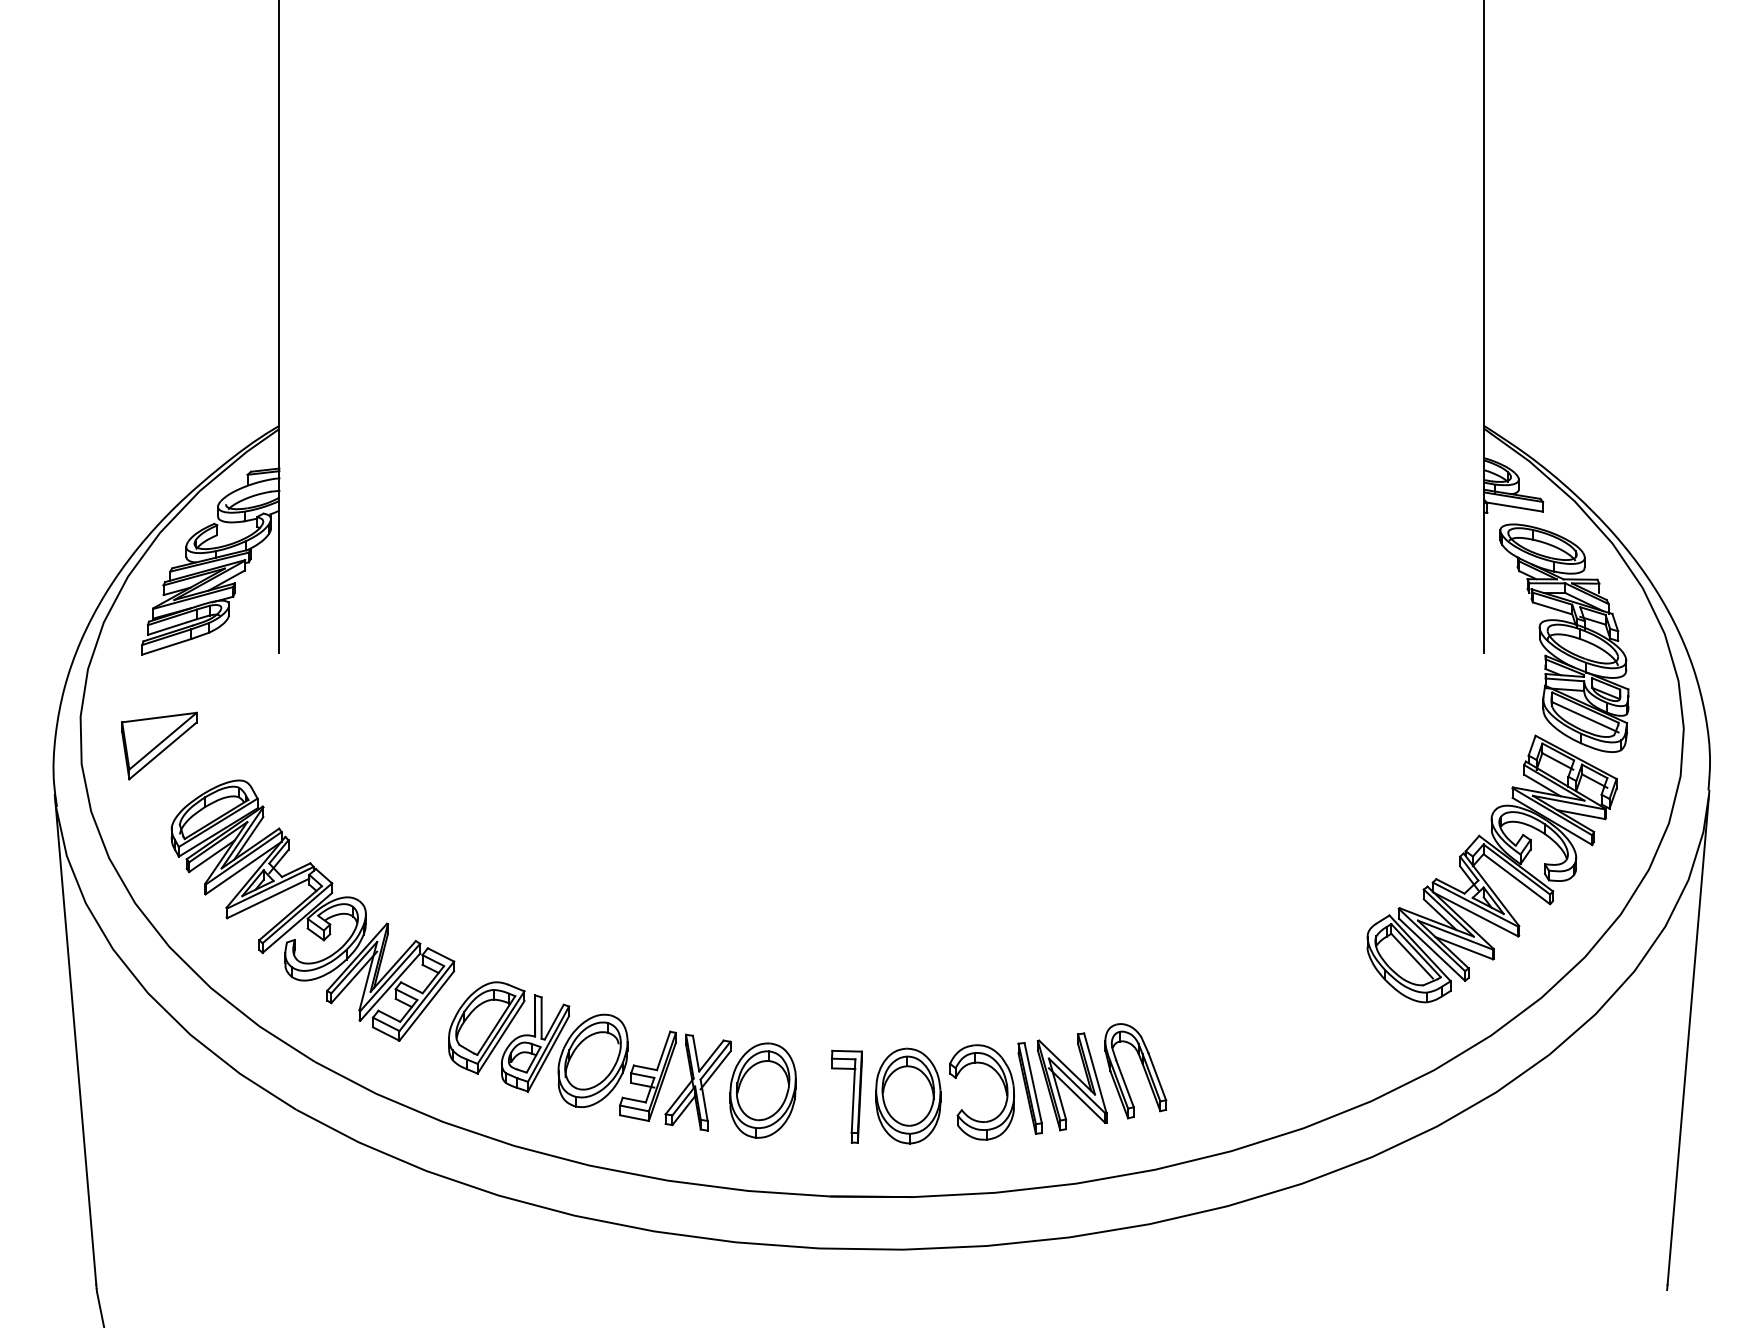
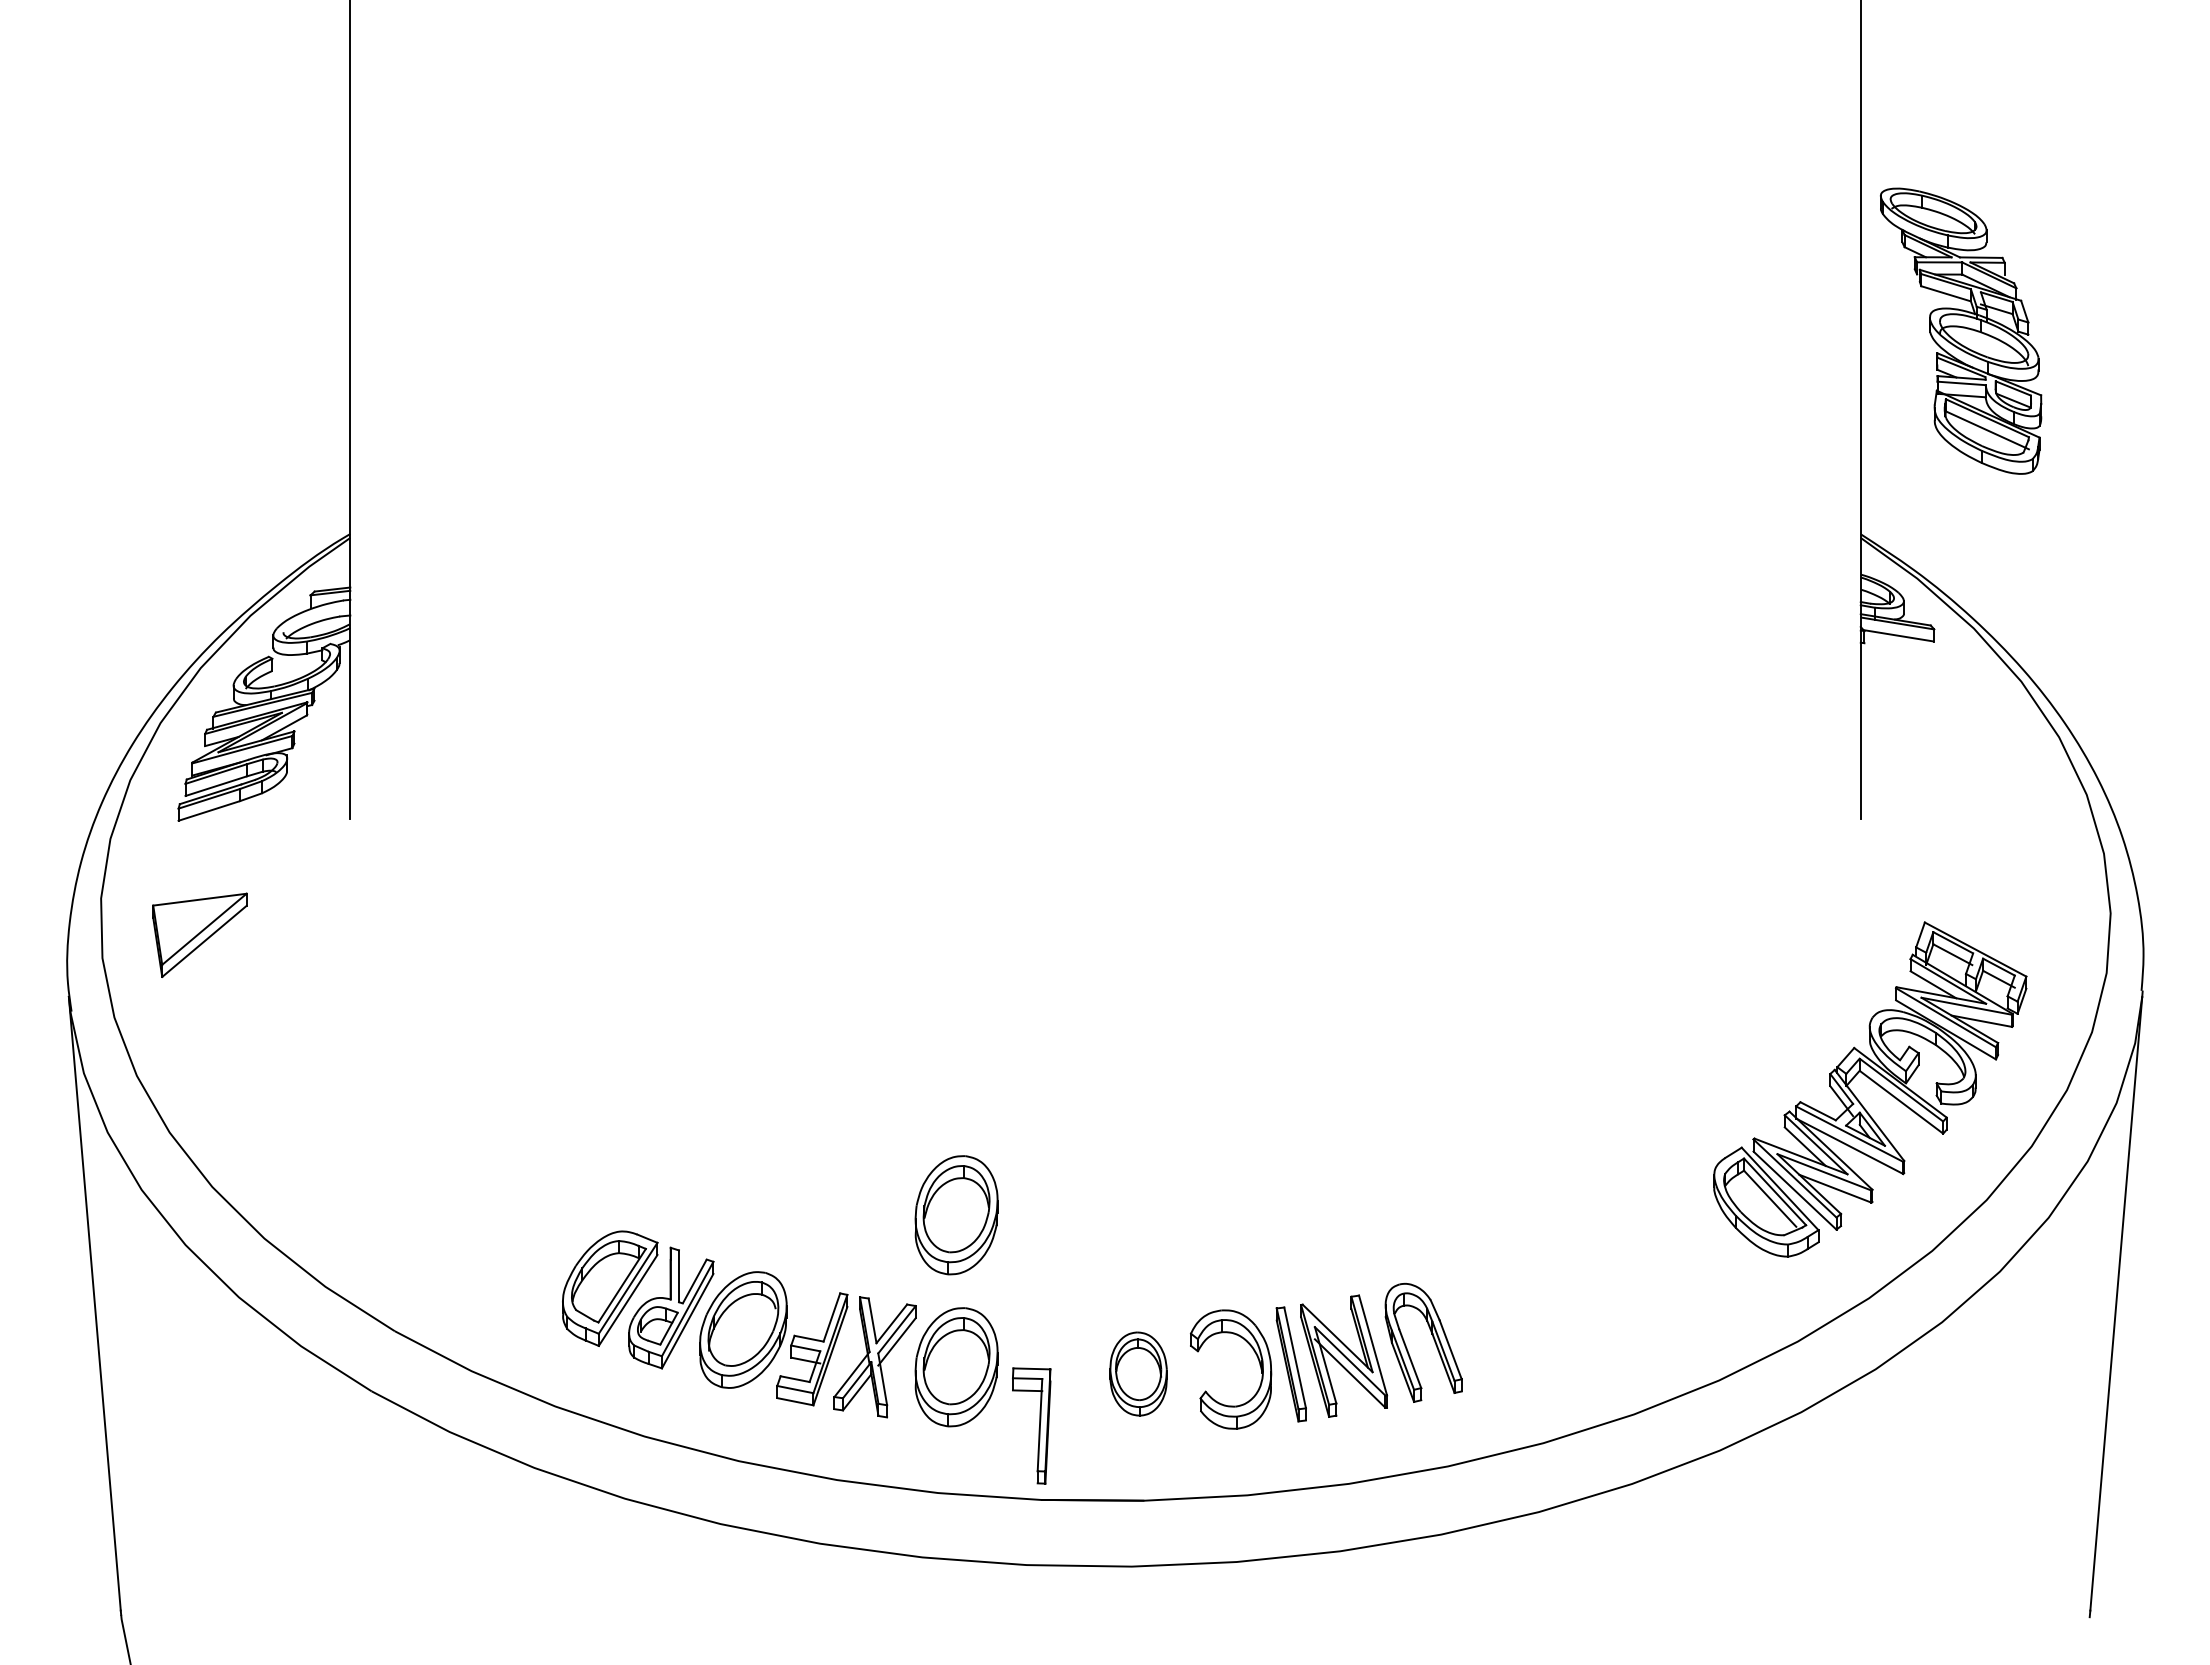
part: (1564, 637) -> (1961, 330), moved
part: (313, 910) -> (392, 1141), removed
part: (763, 969) -> (956, 1215), added
part: (908, 1095) -> (1138, 1373), size x0.7
part: (852, 1098) -> (1038, 1428), moved

